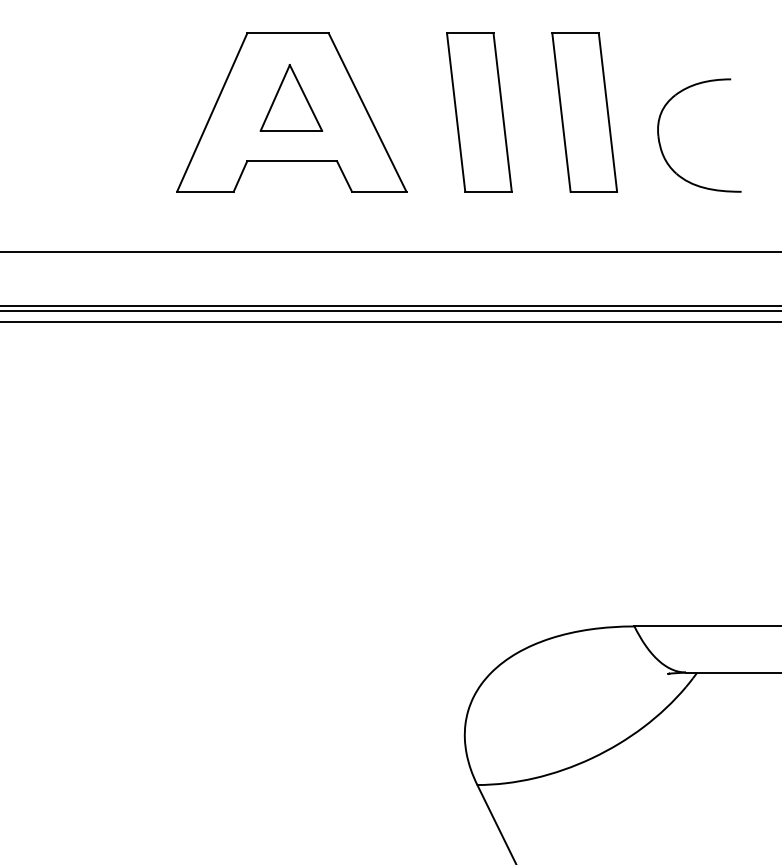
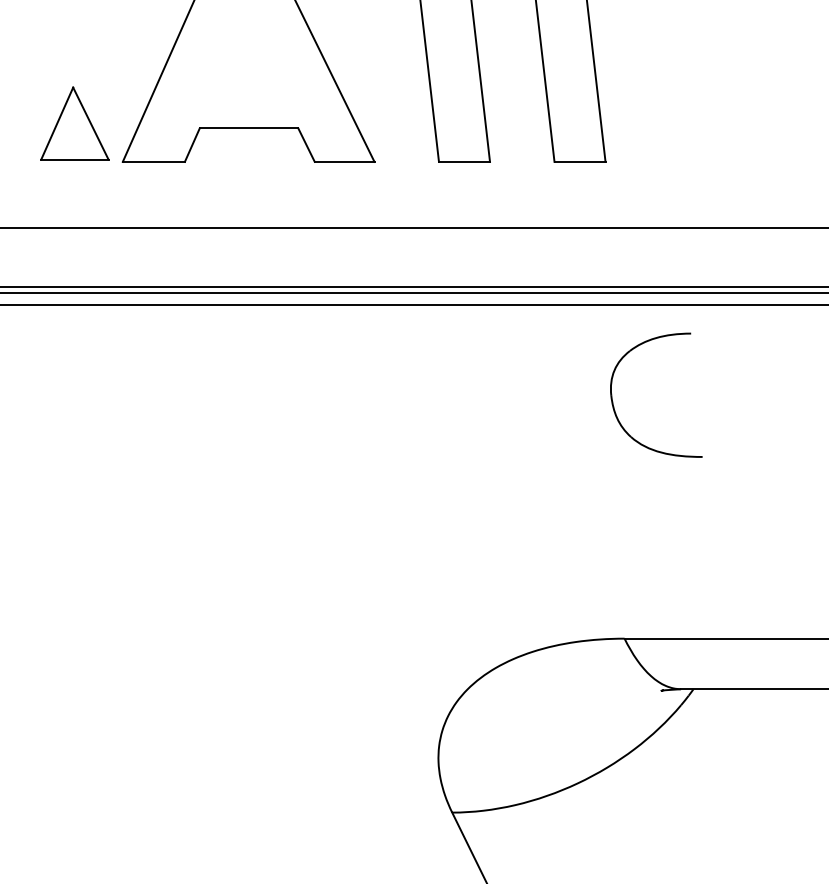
part: (291, 97) -> (75, 123), moved
part: (660, 141) -> (613, 401), moved

